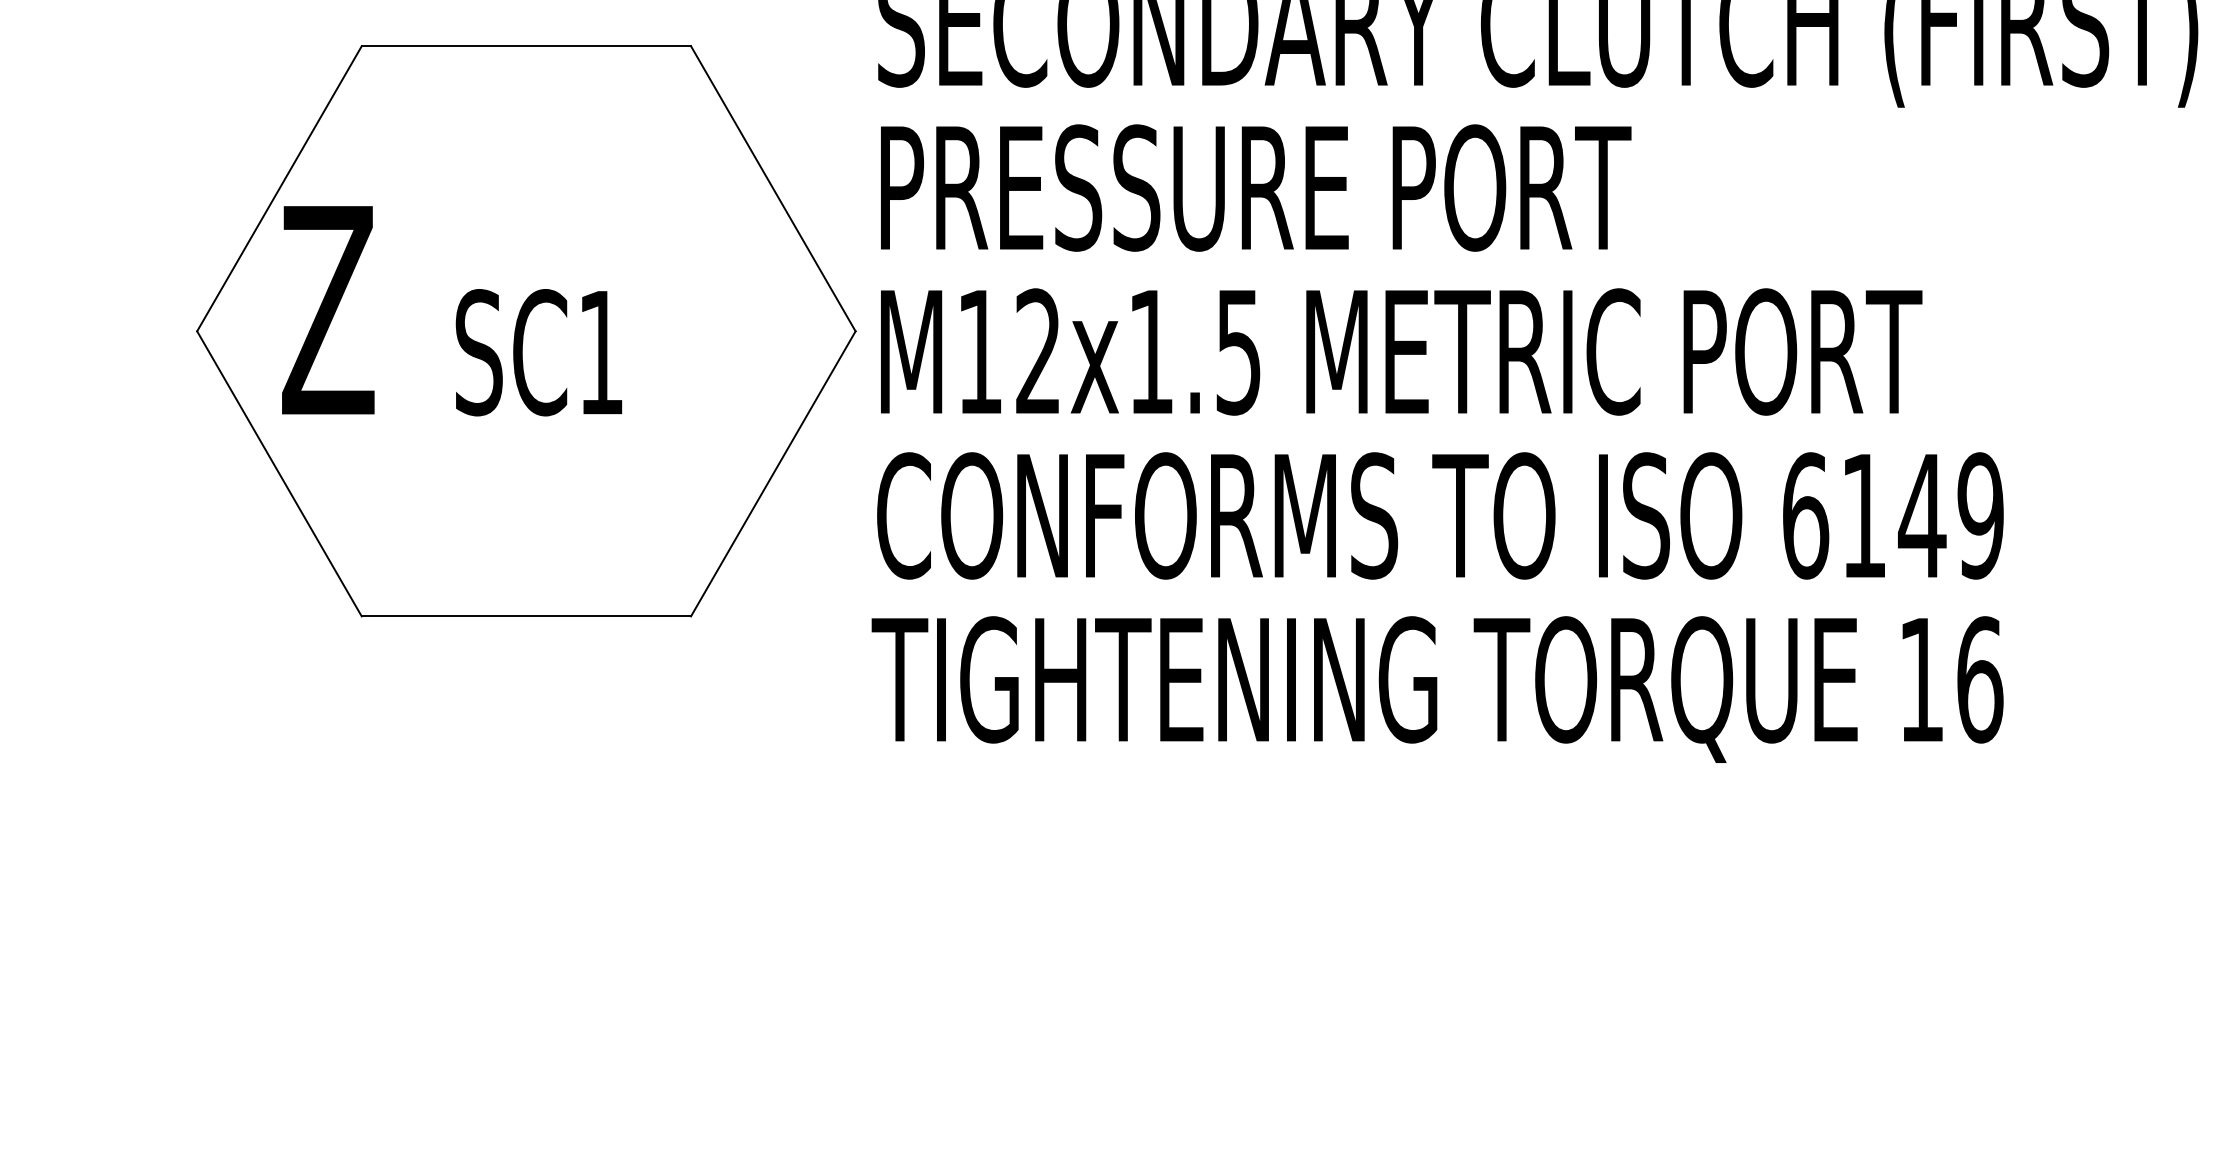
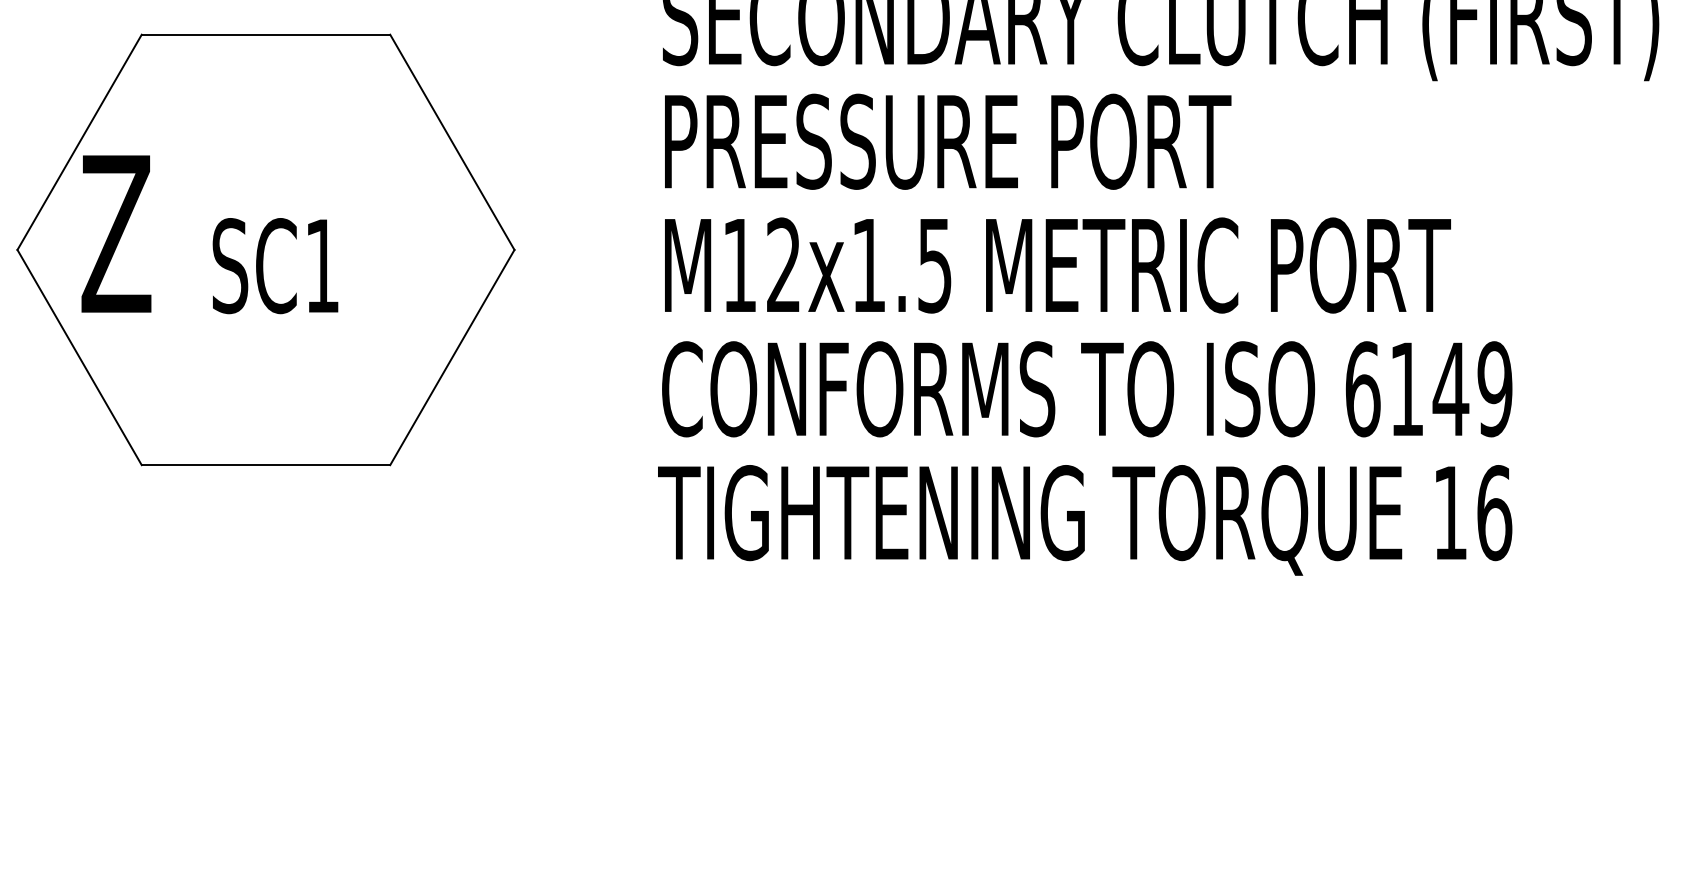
part: (526, 331) -> (266, 250), moved

